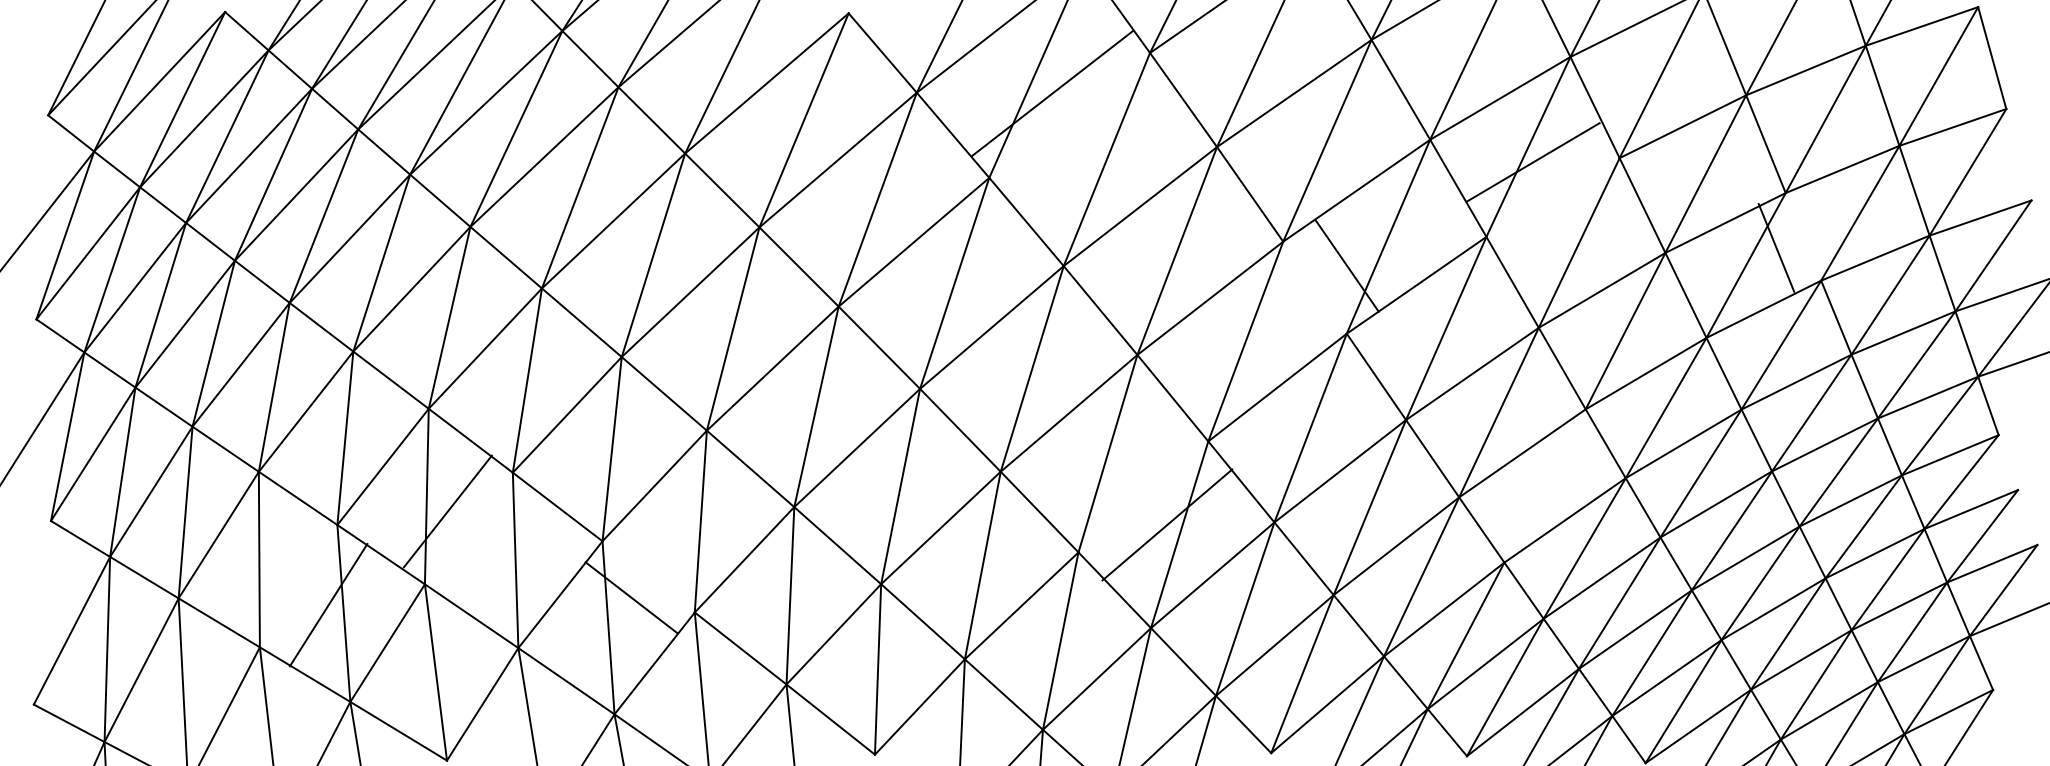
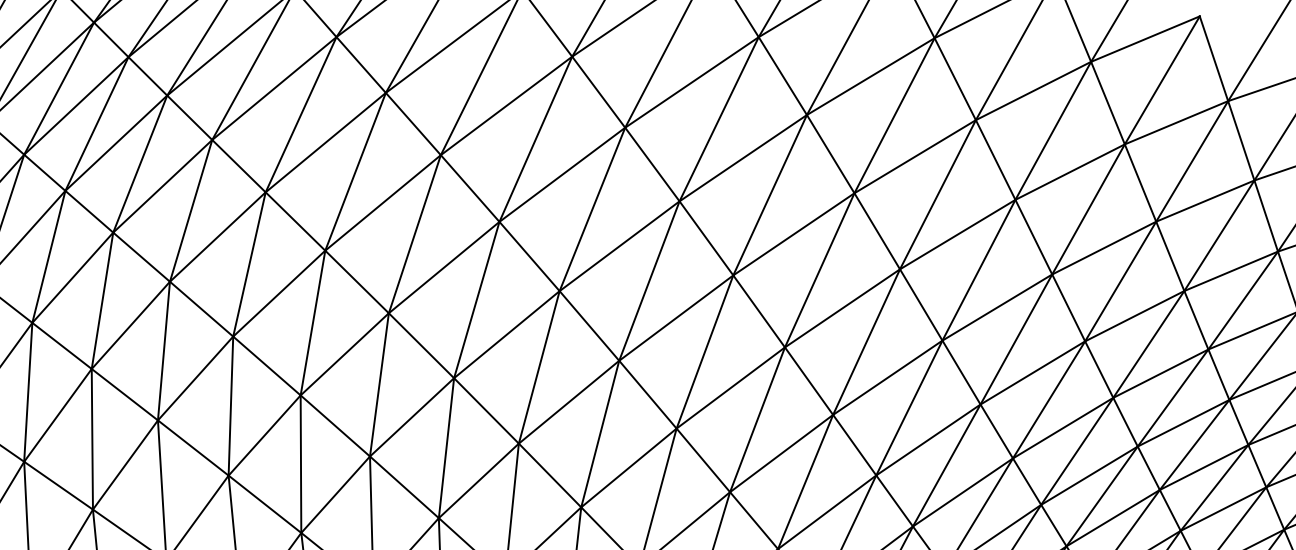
line: (1052, 92) -> (691, 81), moved
line: (1532, 162) -> (1069, 172), moved
line: (1776, 247) -> (1266, 215), moved
line: (1346, 265) -> (876, 231), moved
line: (1544, 485) -> (1048, 399), added
line: (447, 511) -> (195, 378), moved
line: (1167, 524) -> (730, 387), moved
line: (631, 597) -> (335, 425), moved
line: (328, 605) -> (57, 415), moved

